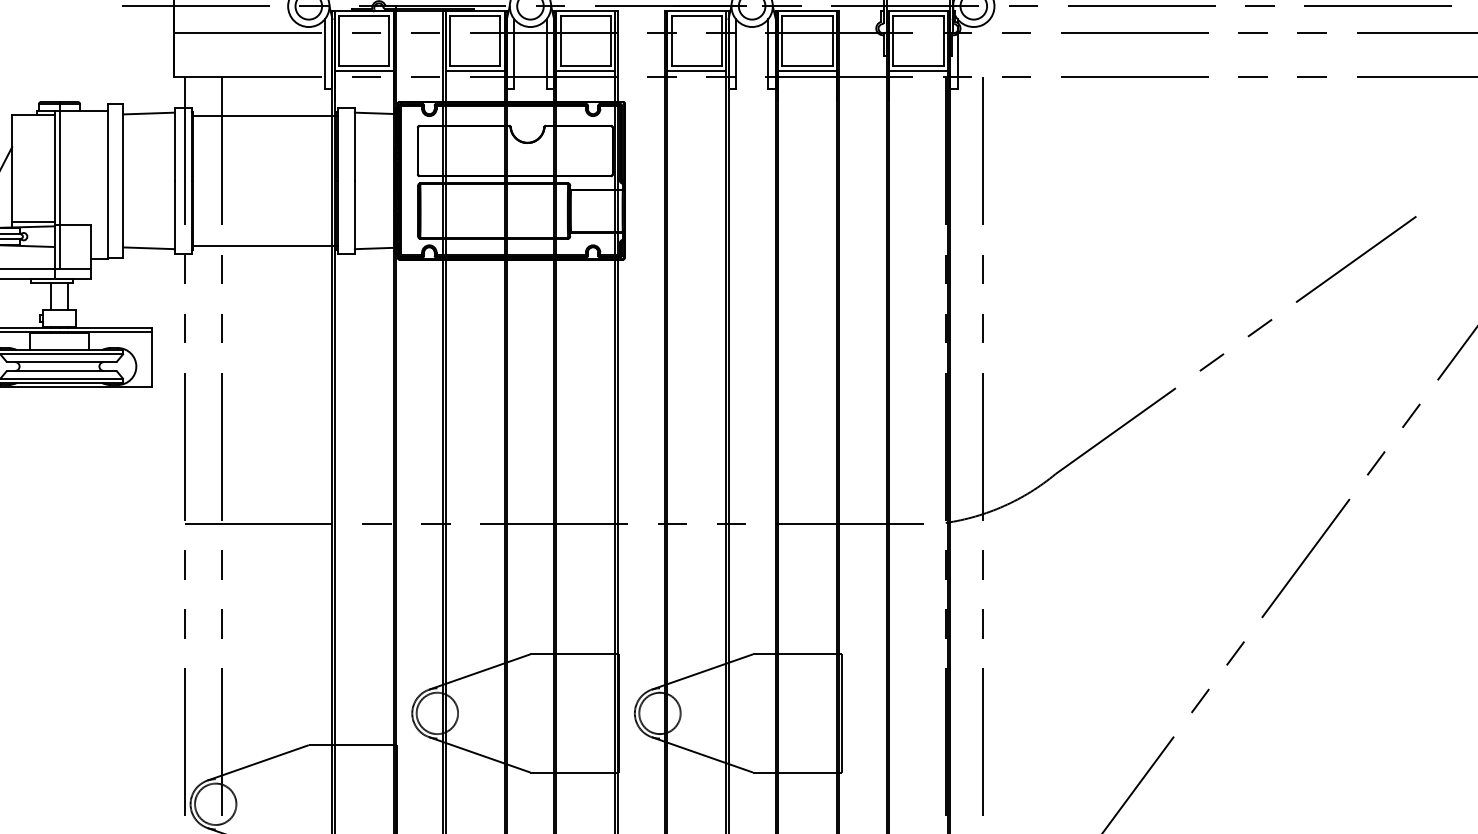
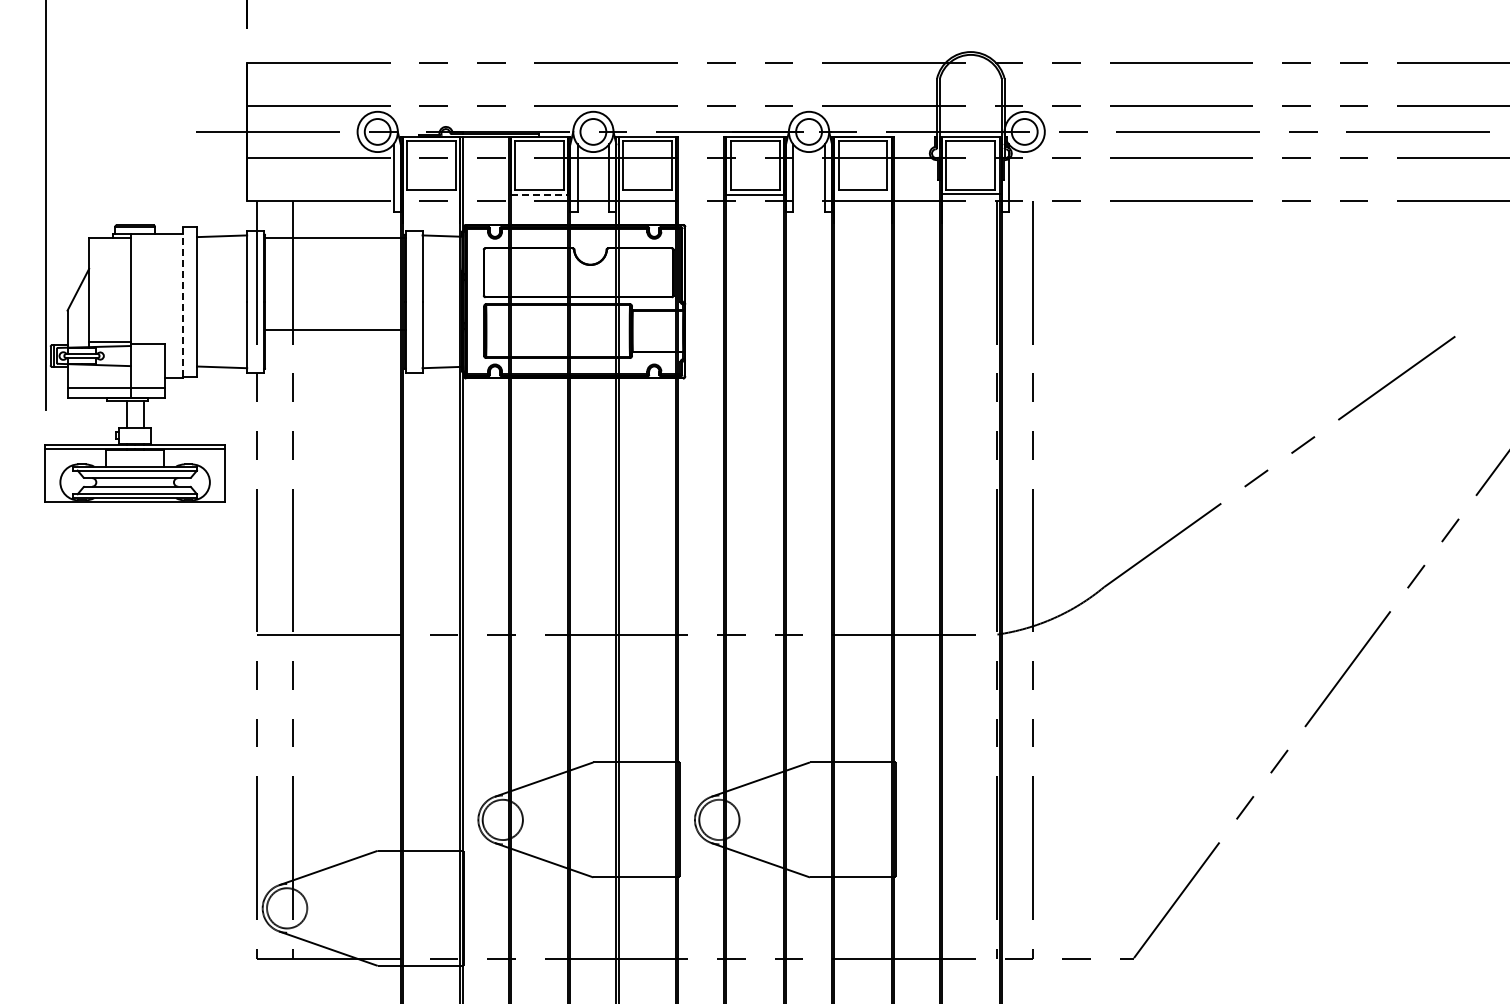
line: (364, 70) -> (431, 194), removed
line: (475, 70) -> (539, 194), solid -> dashed
line: (586, 70) -> (647, 194), removed
line: (807, 70) -> (862, 194), removed
line: (108, 181) -> (182, 302), solid -> dashed
line: (59, 185) -> (135, 306), removed
line: (265, 246) -> (335, 330), moved

